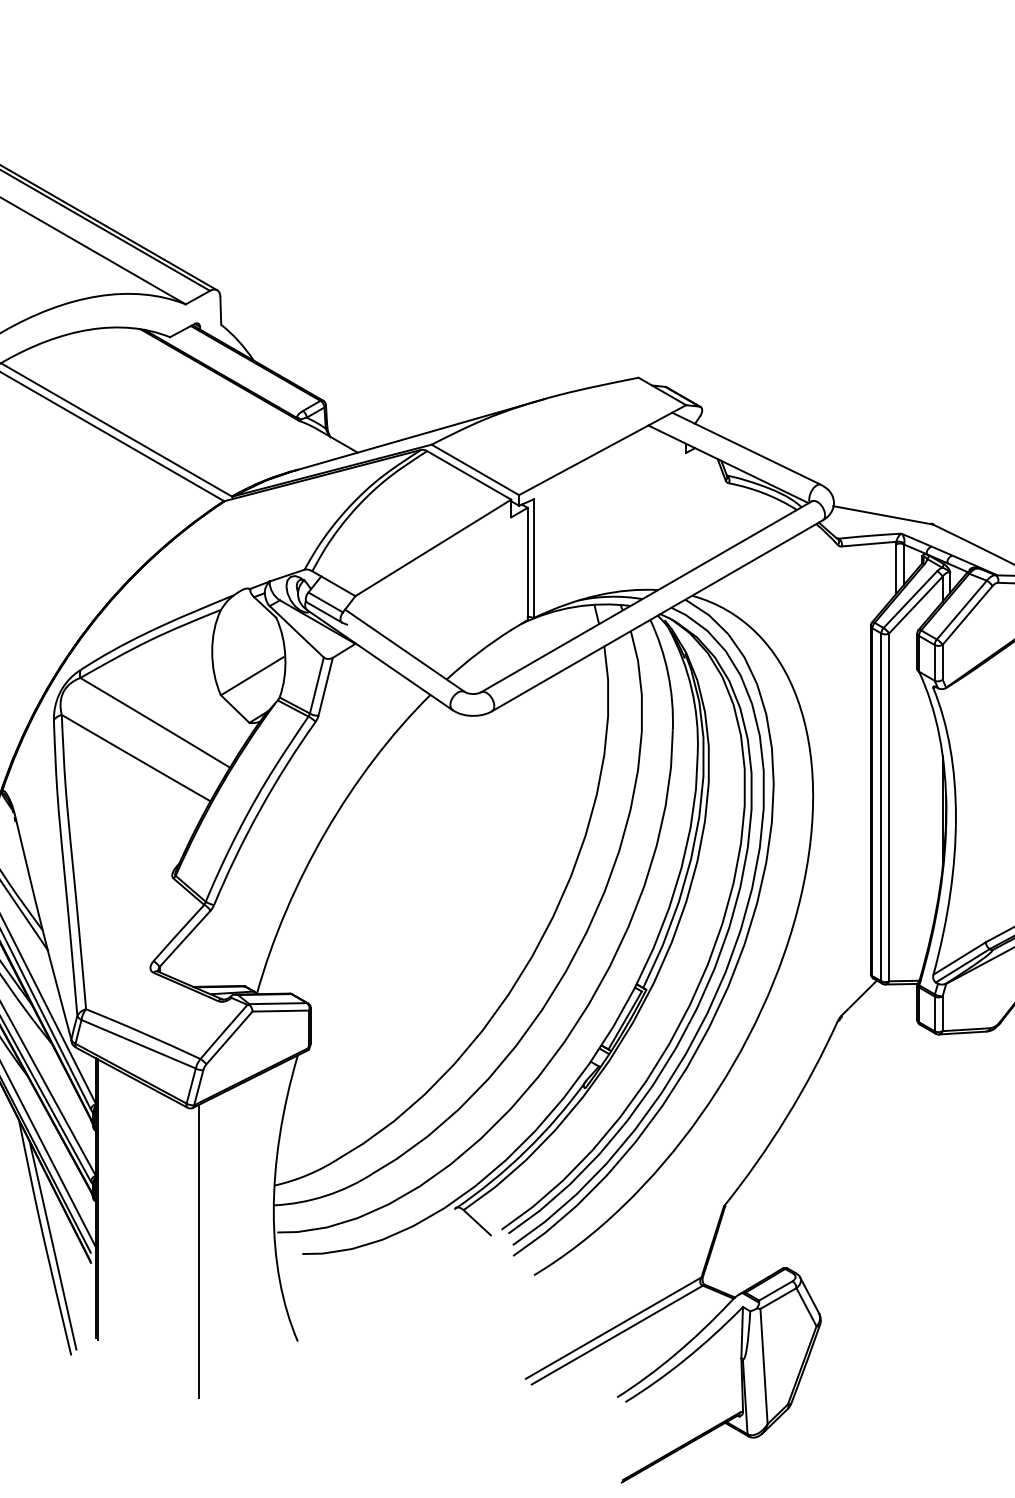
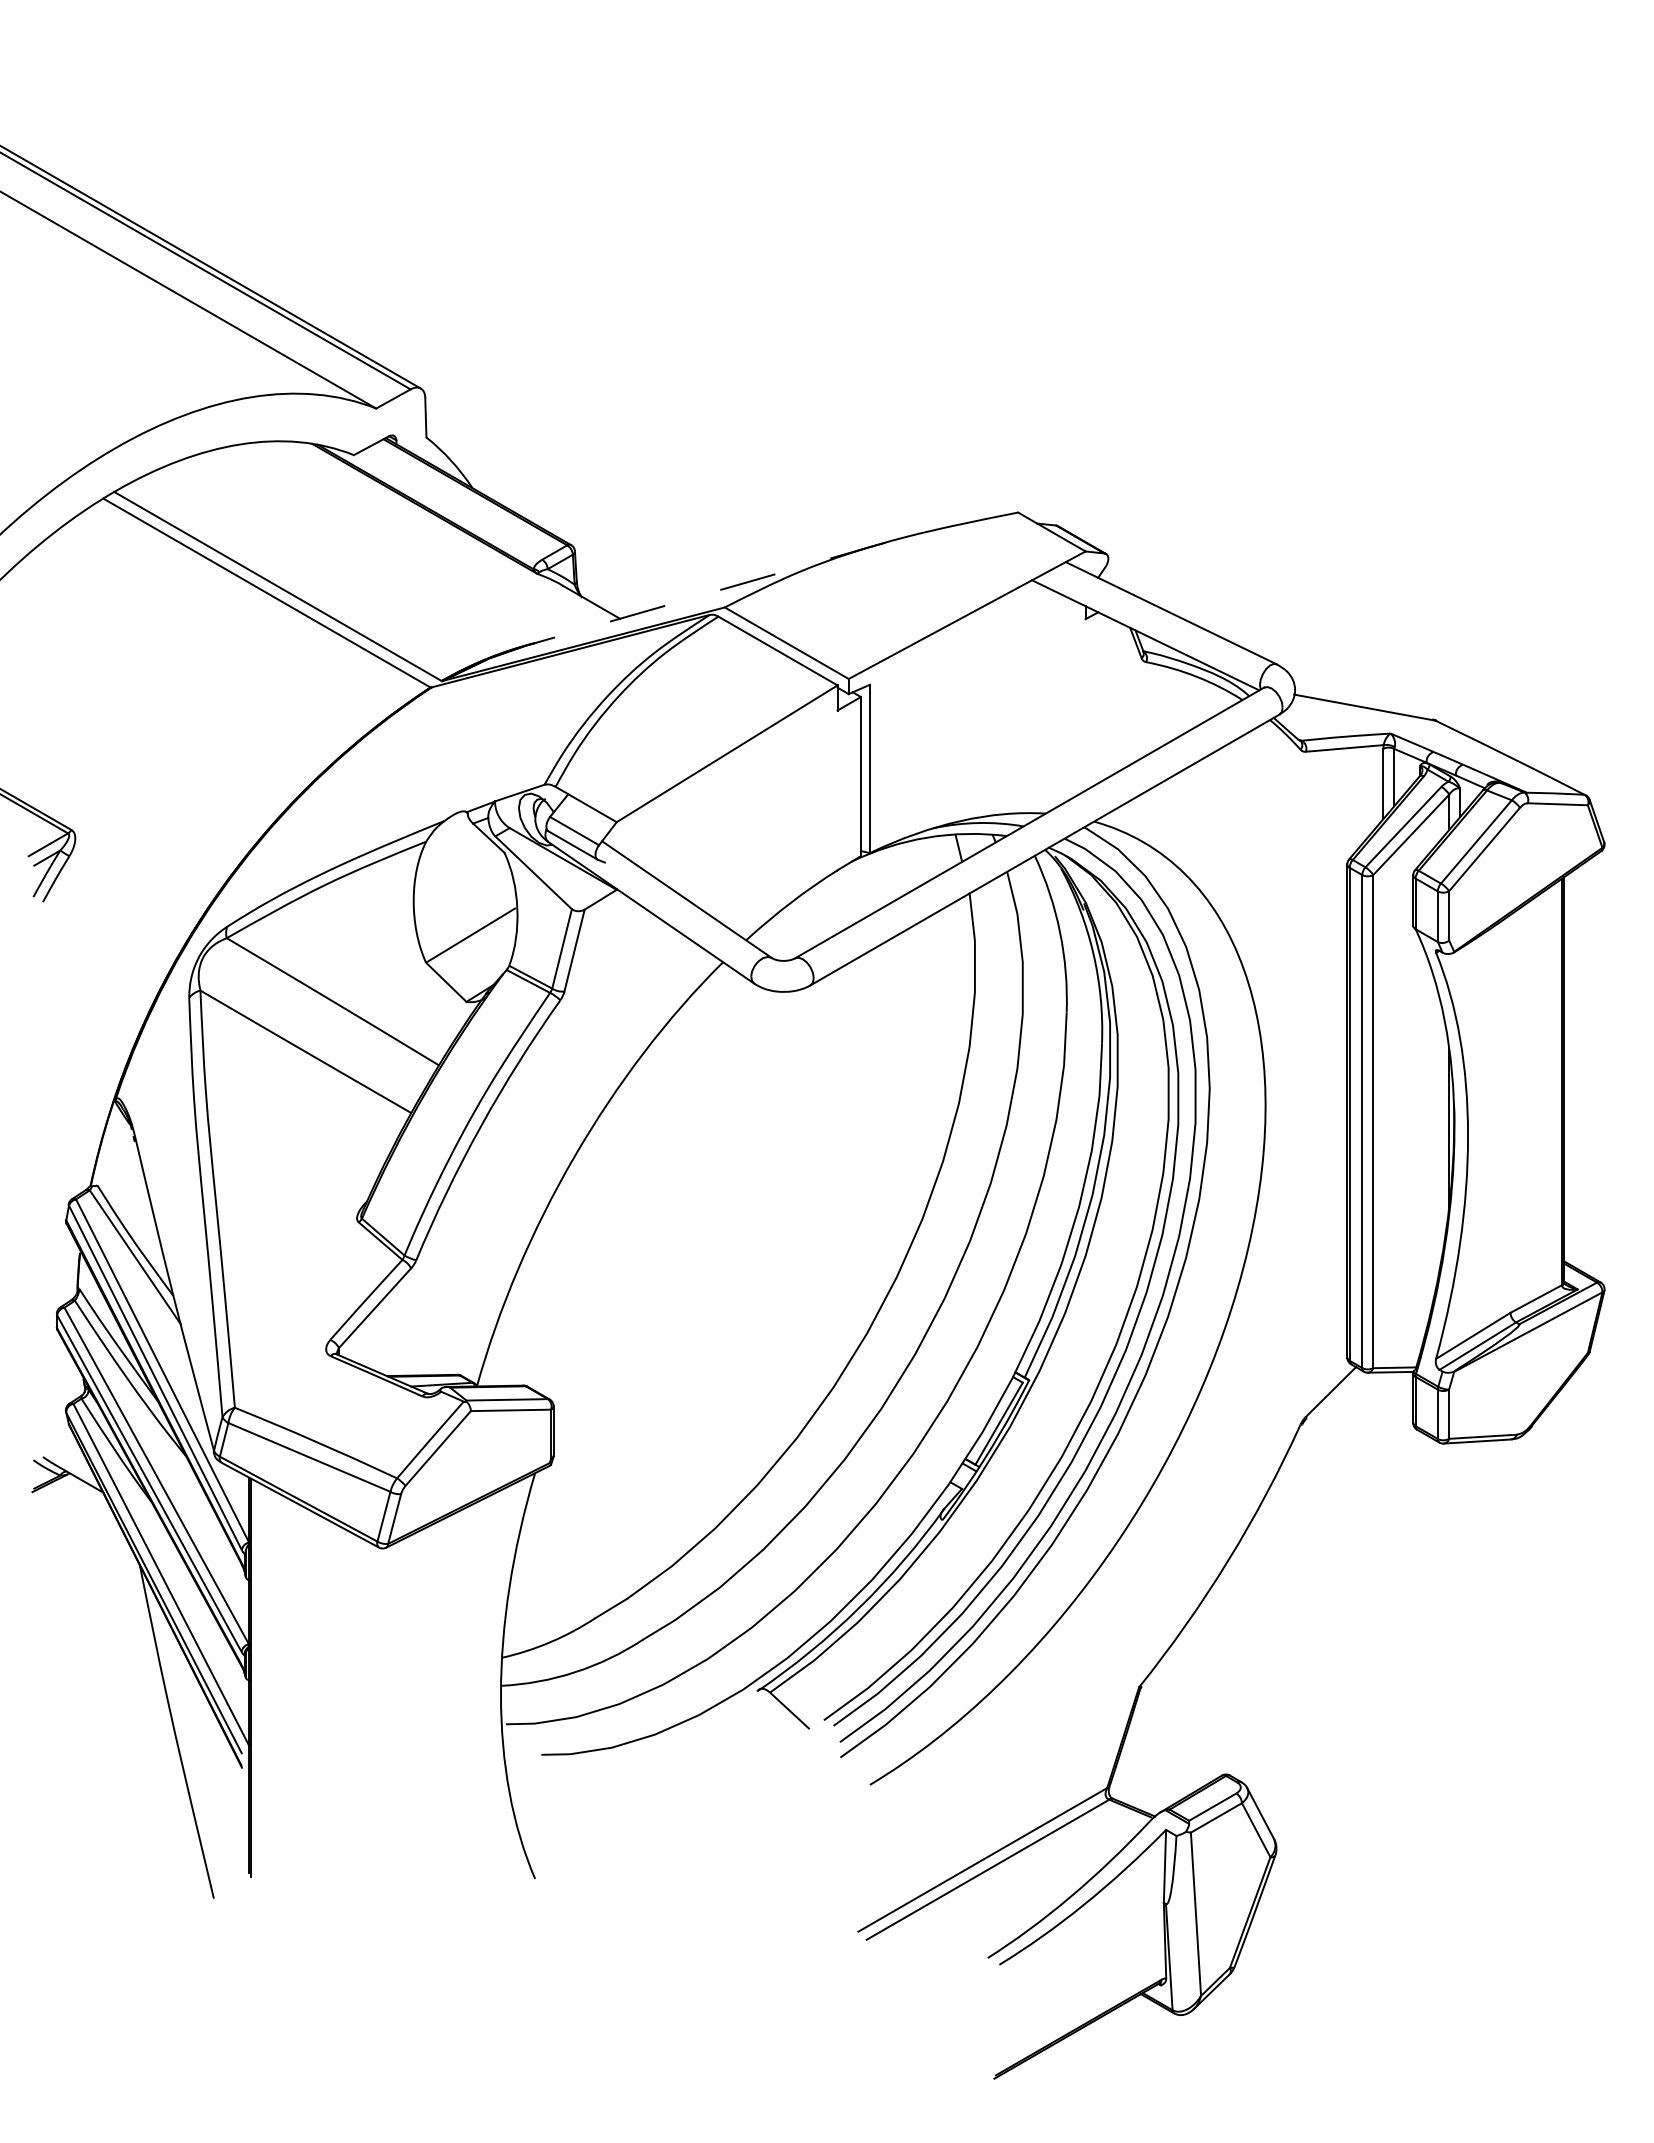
line: (417, 435) -> (704, 594), solid -> dashed
line: (52, 1245) -> (187, 1742), removed
line: (198, 1251) -> (394, 1751), removed

